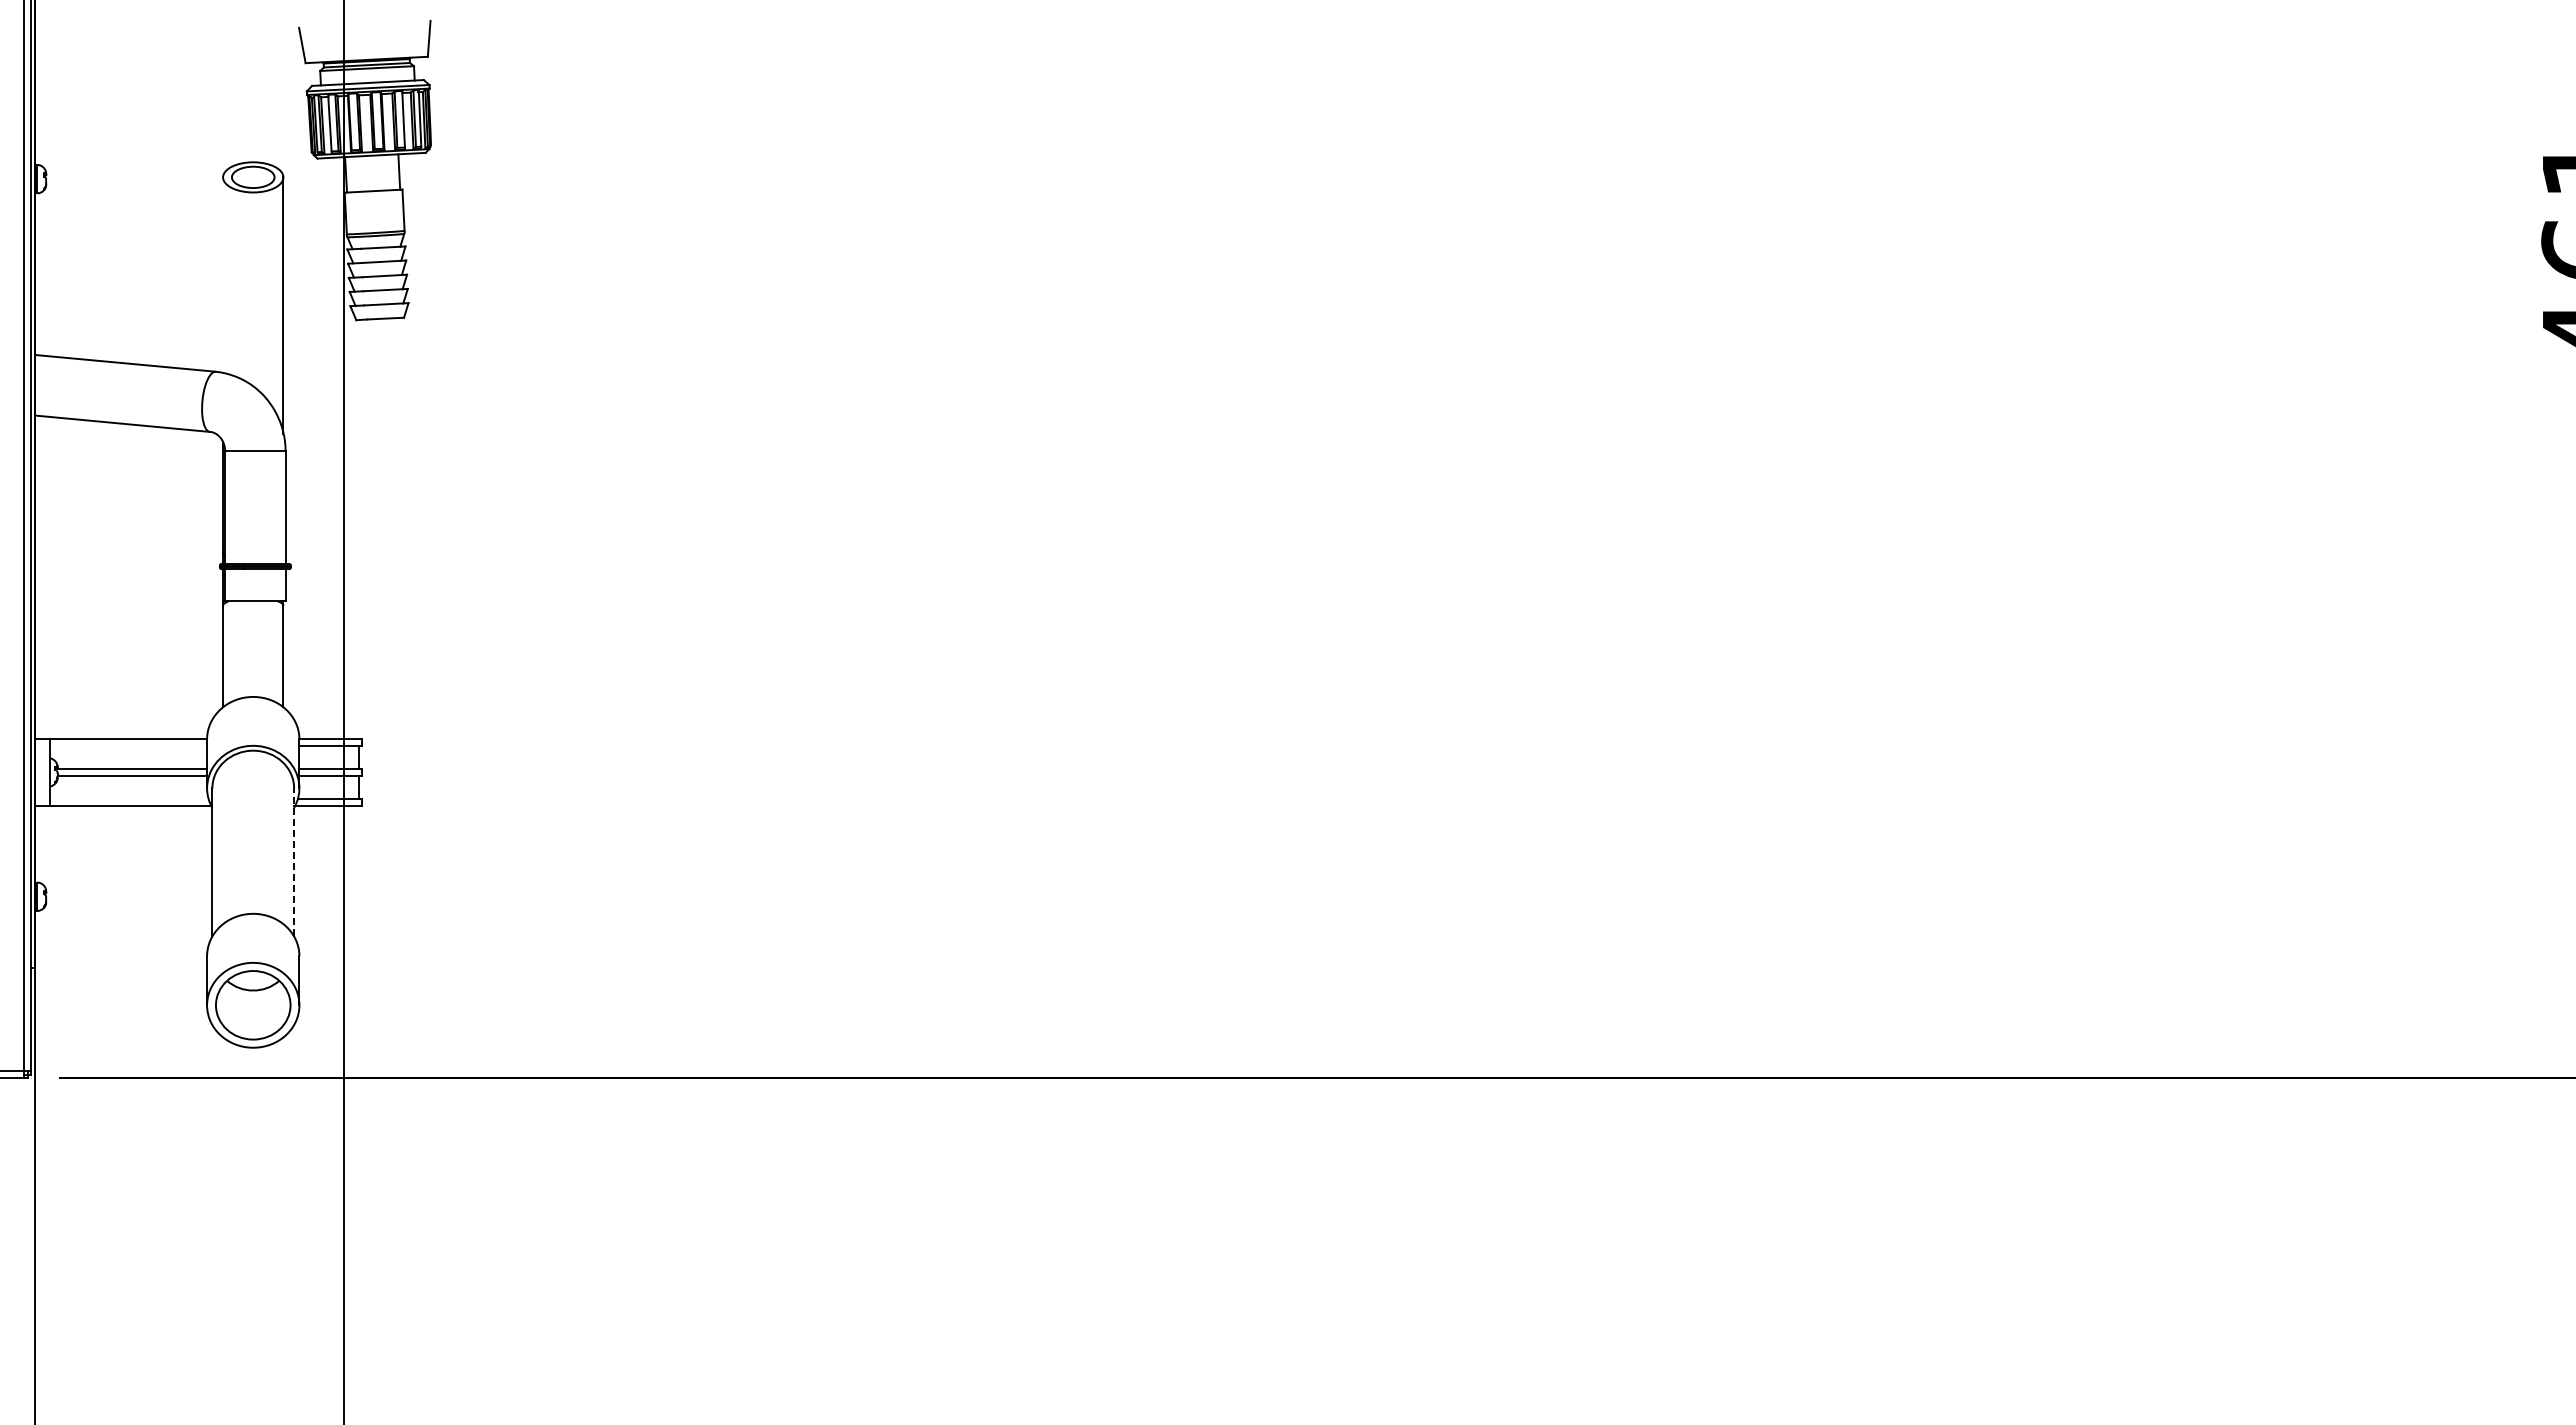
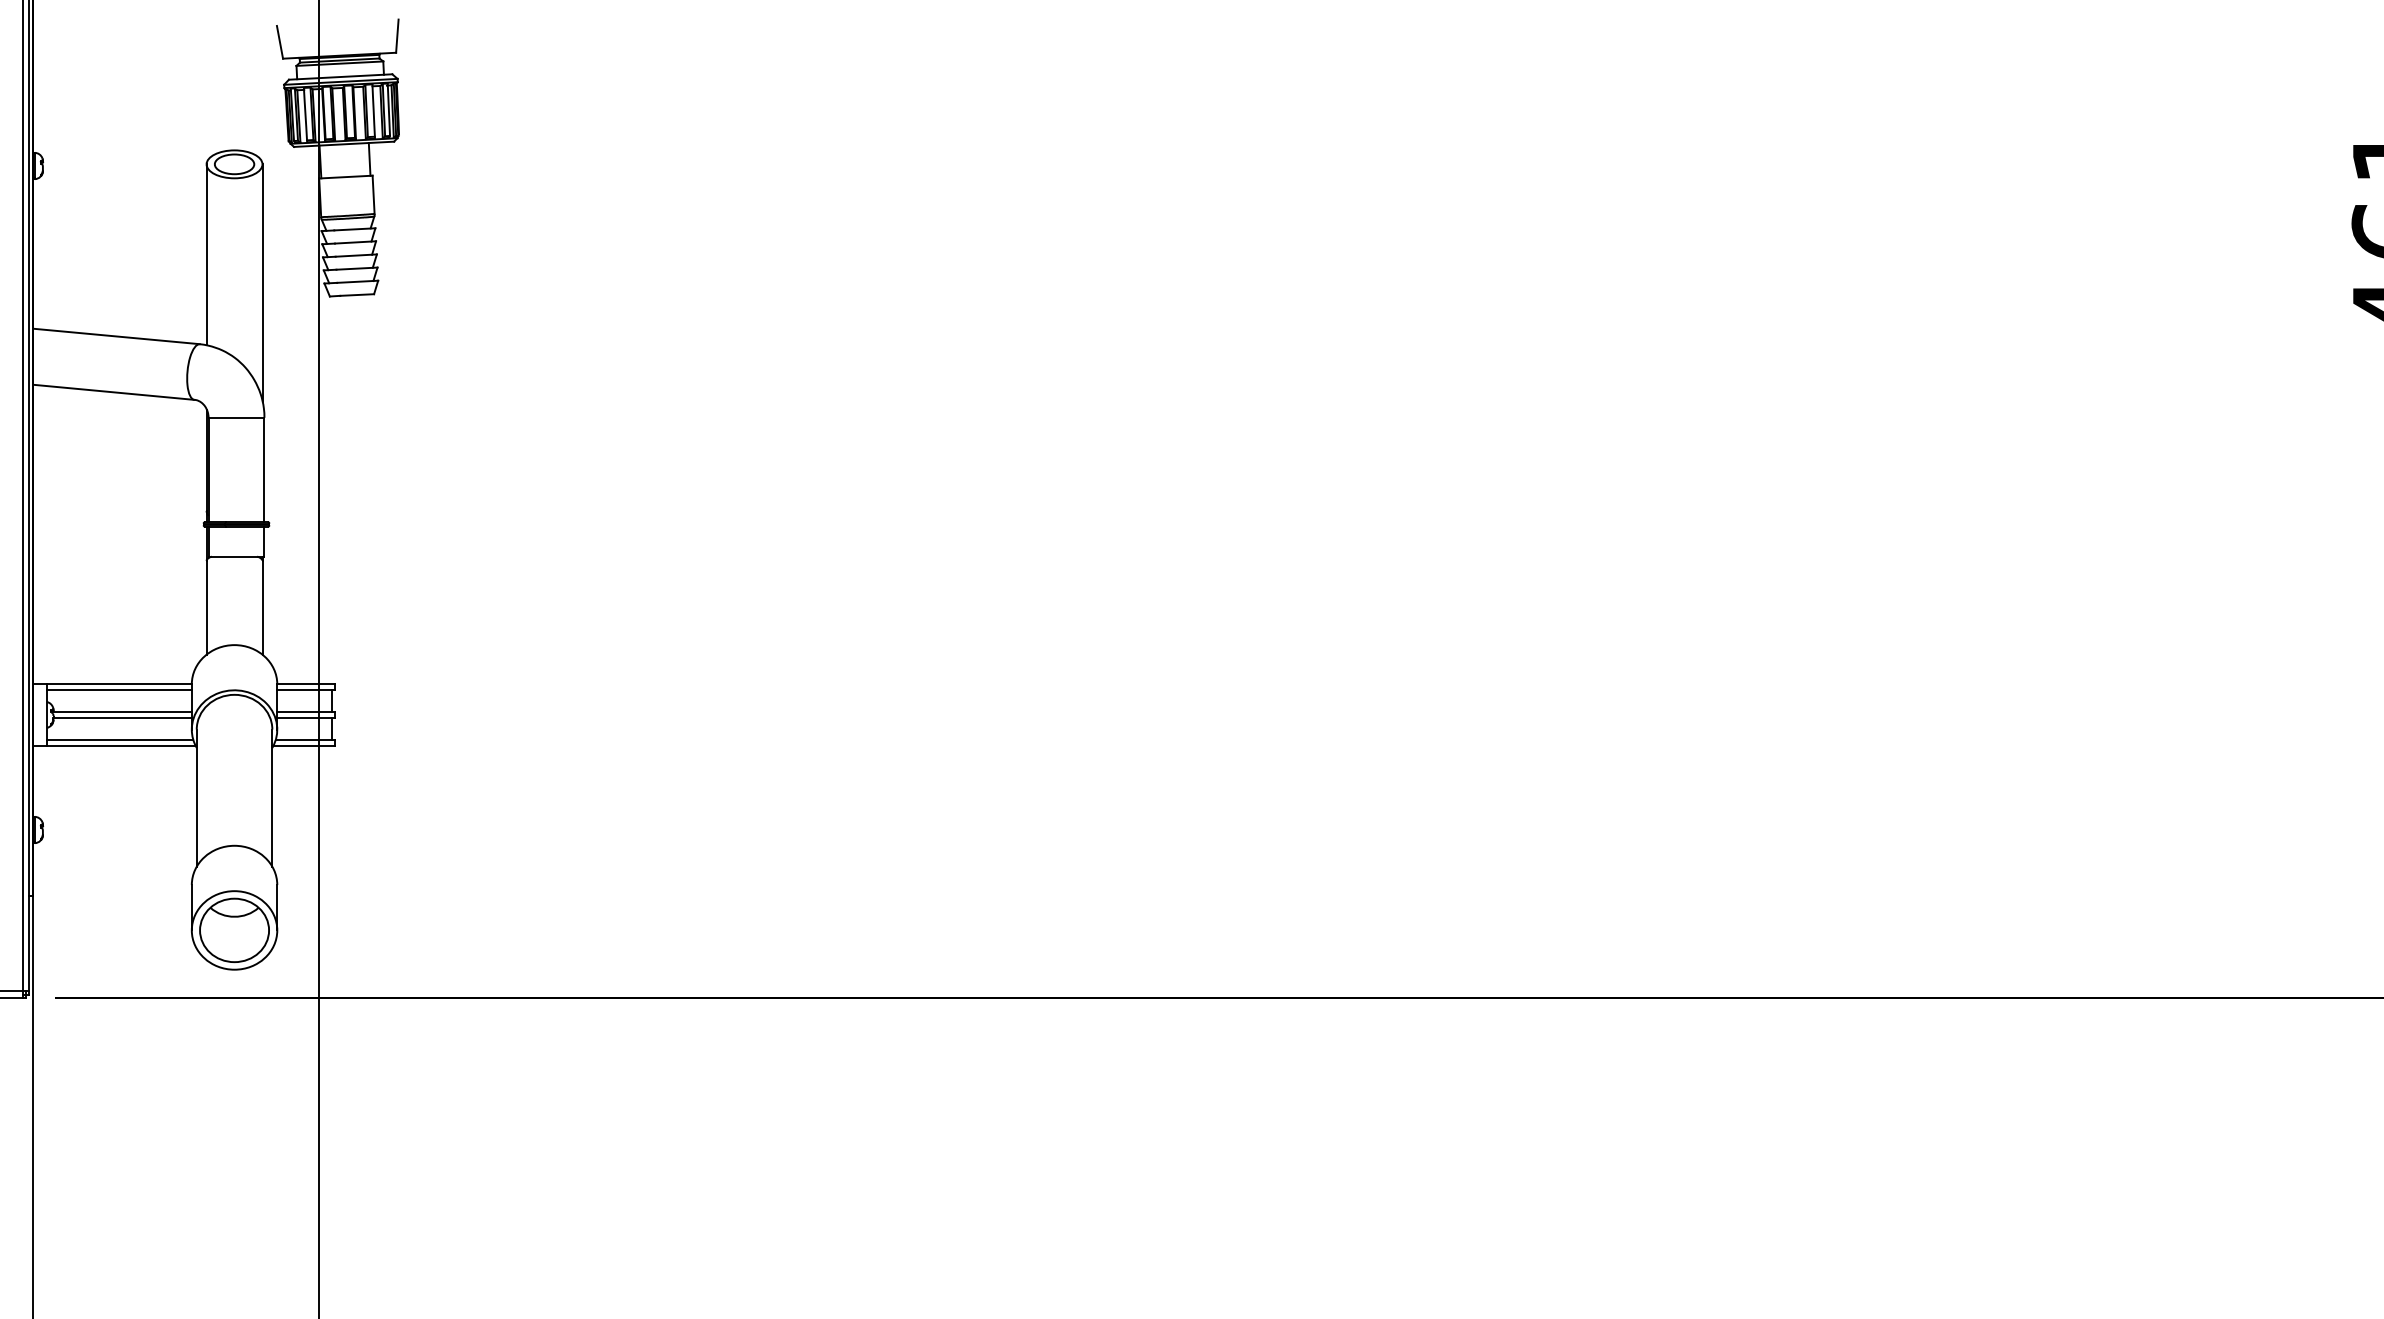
line: (223, 274) -> (207, 254), added
line: (128, 745) -> (119, 690), added
line: (129, 799) -> (120, 740), added
line: (294, 861) -> (272, 797), dashed -> solid

